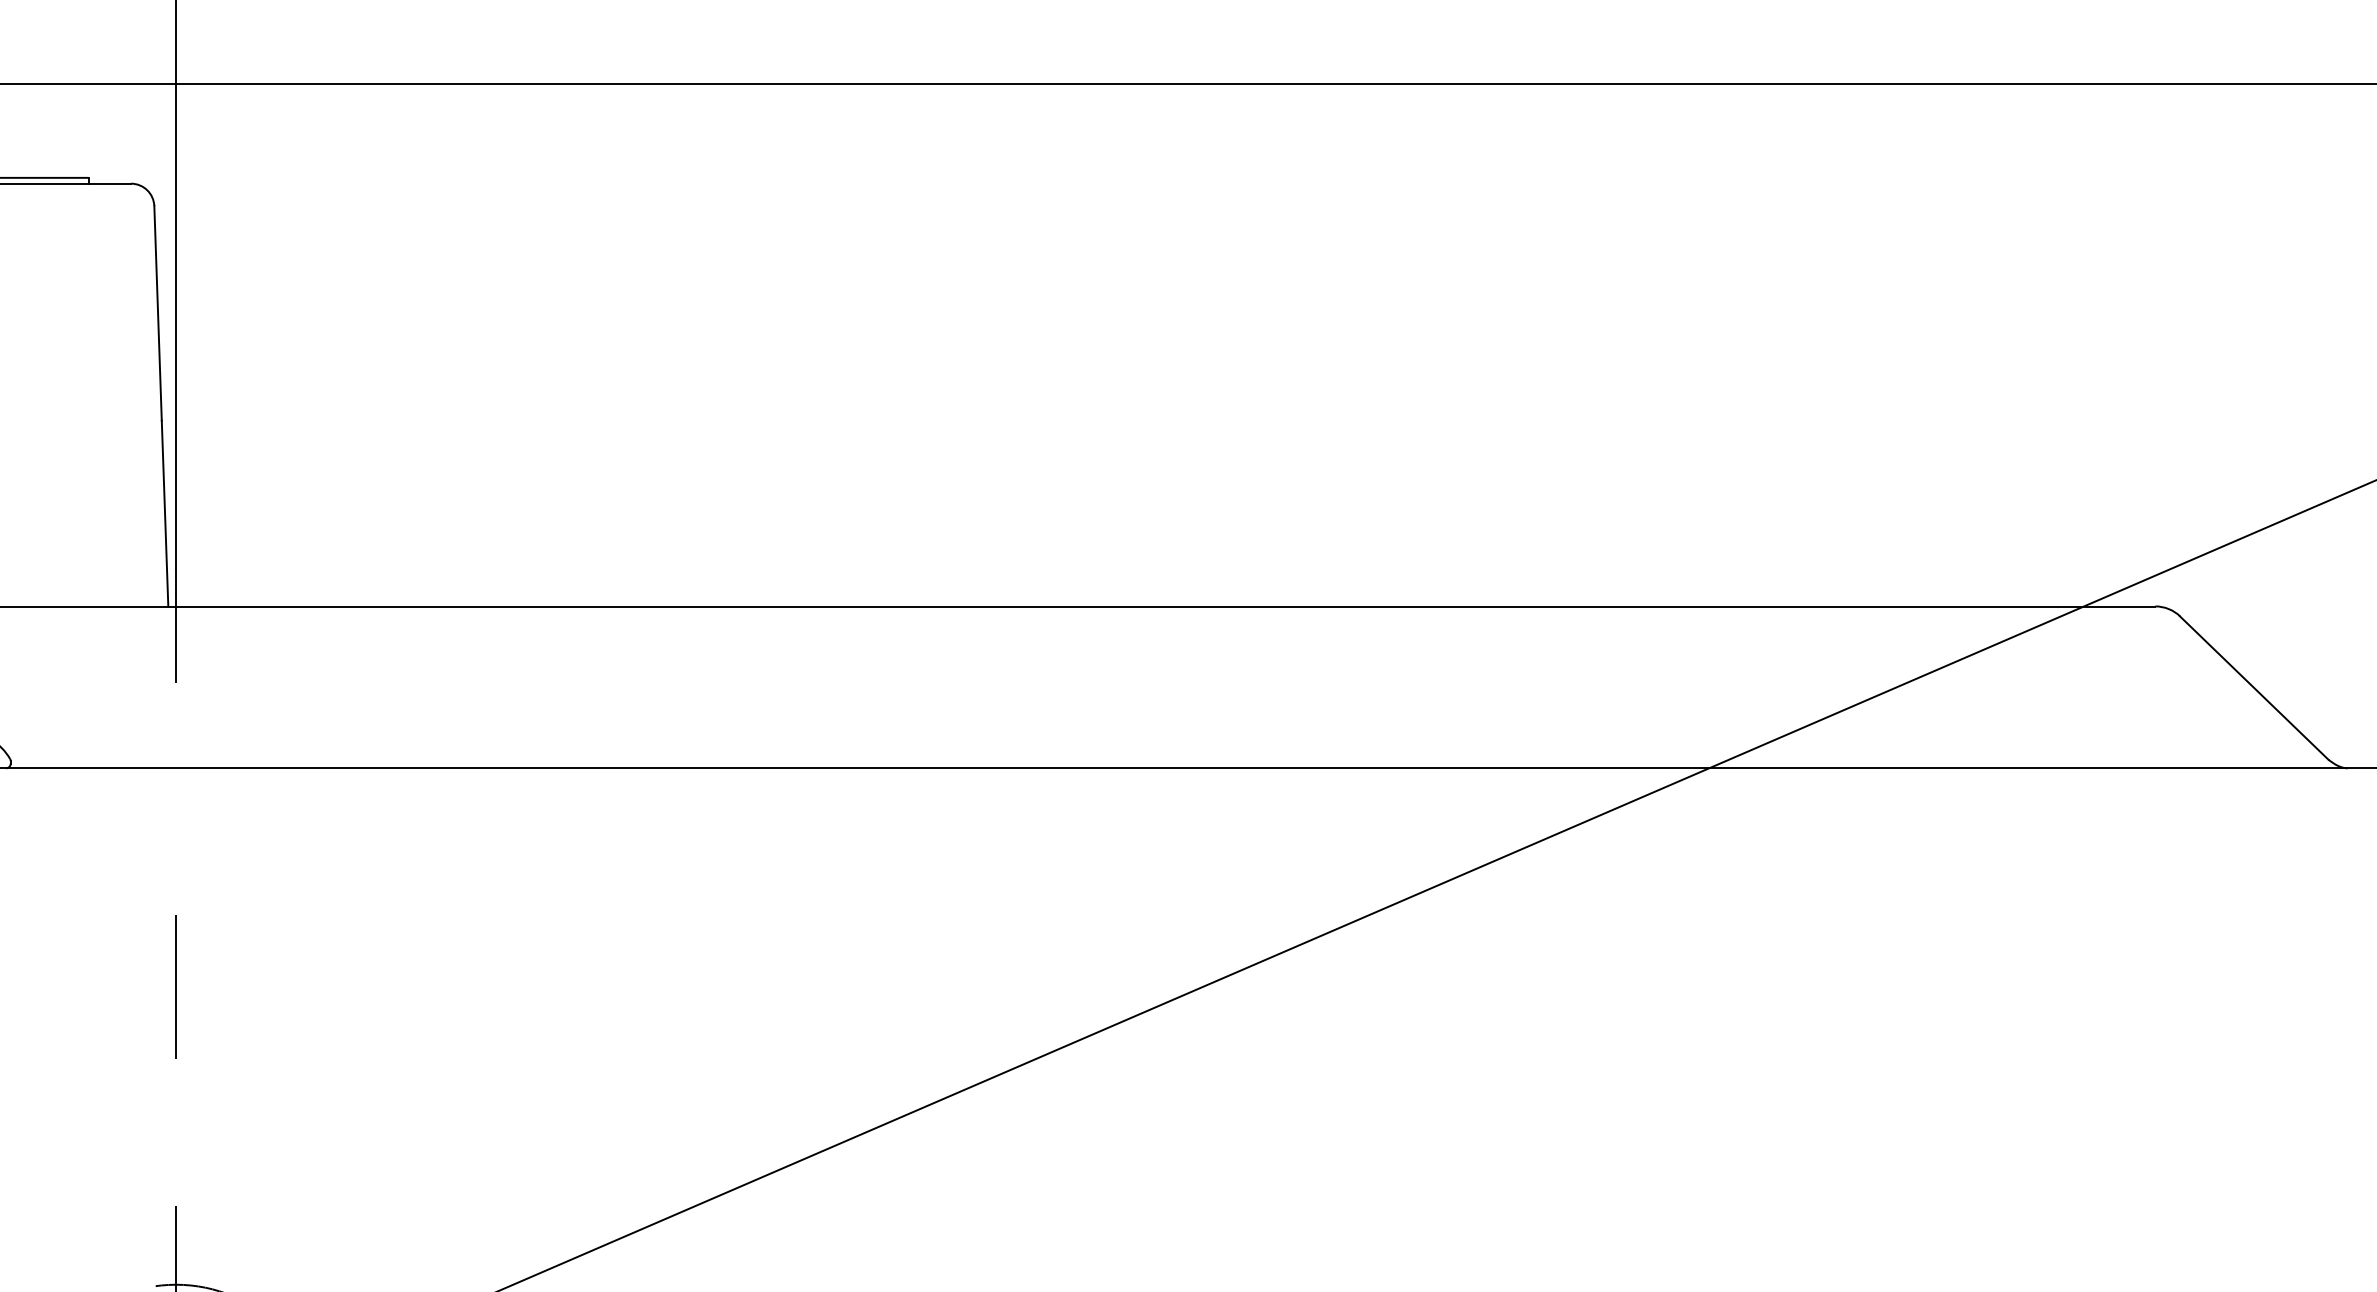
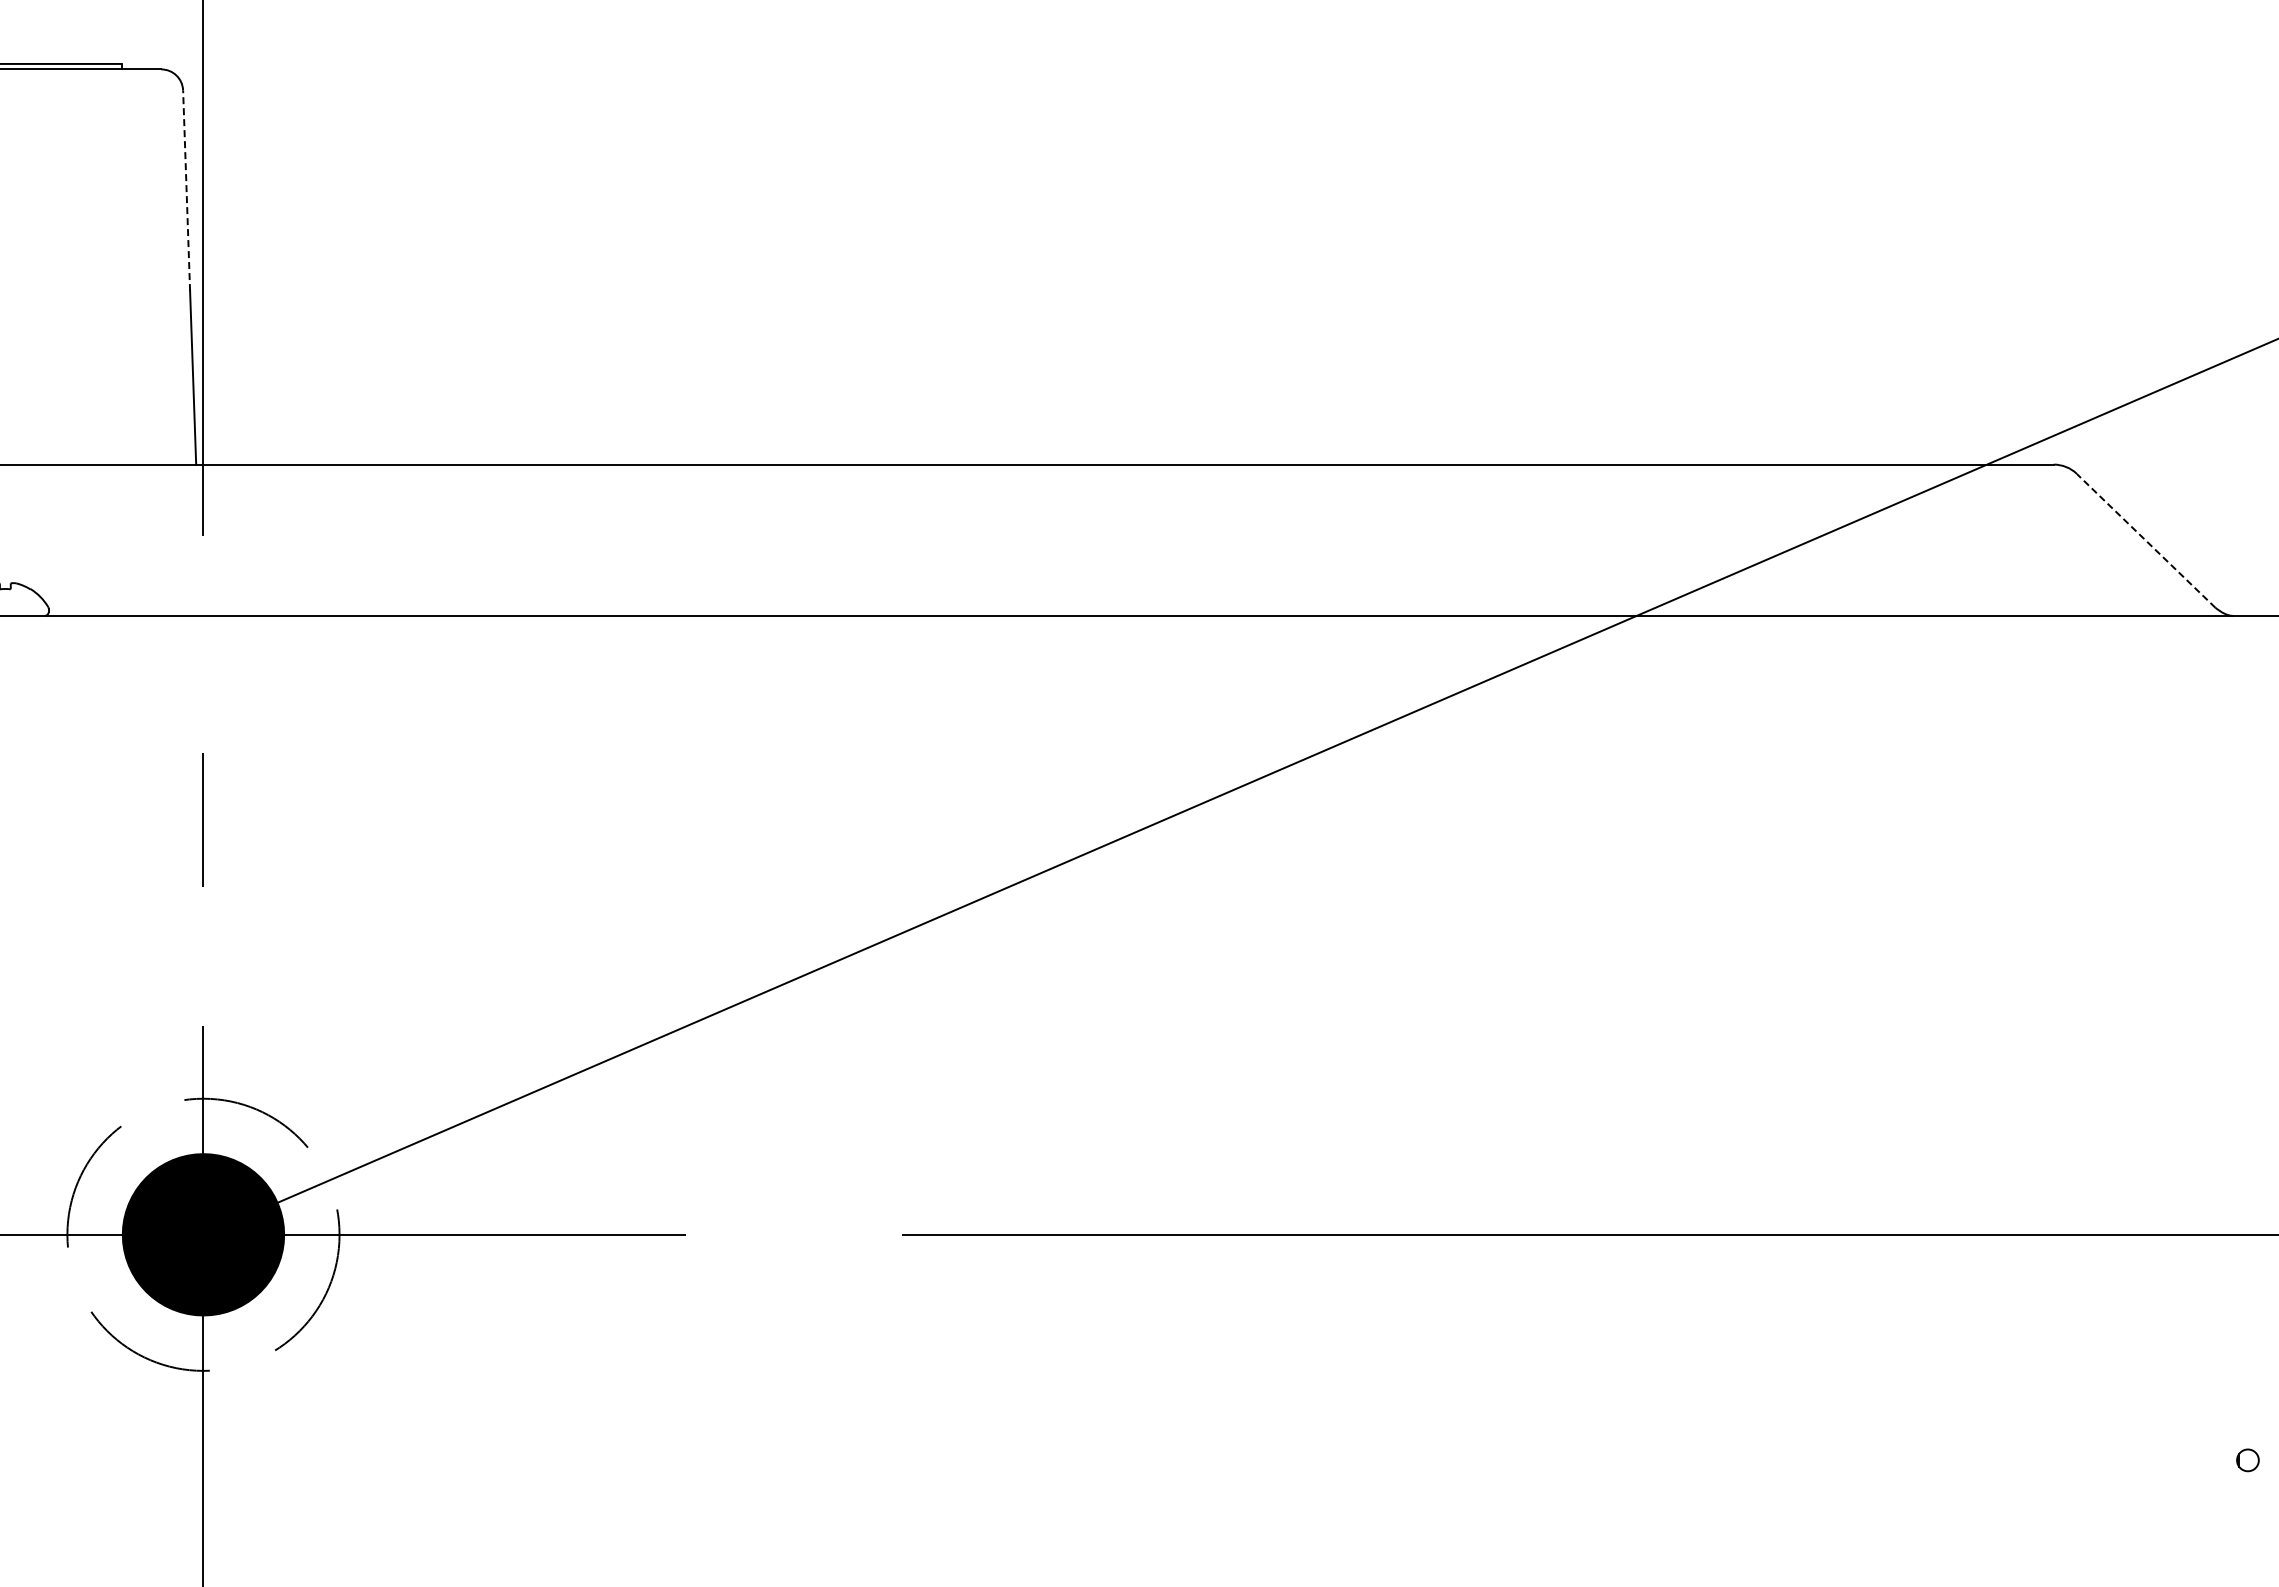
line: (157, 313) -> (186, 190), solid -> dashed
line: (2253, 687) -> (2145, 540), solid -> dashed

